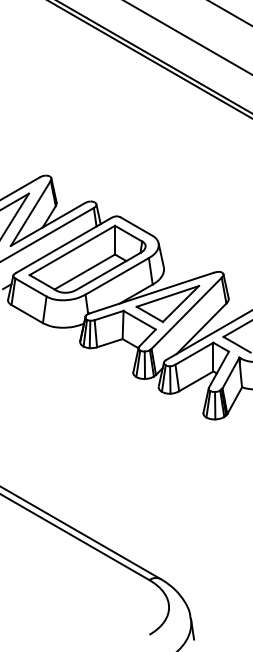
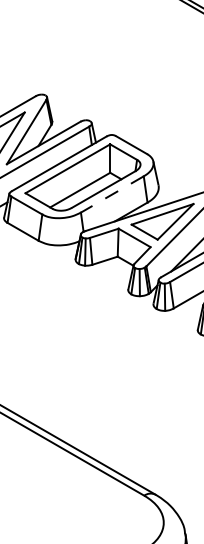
line: (117, 276) -> (112, 194), solid -> dashed

